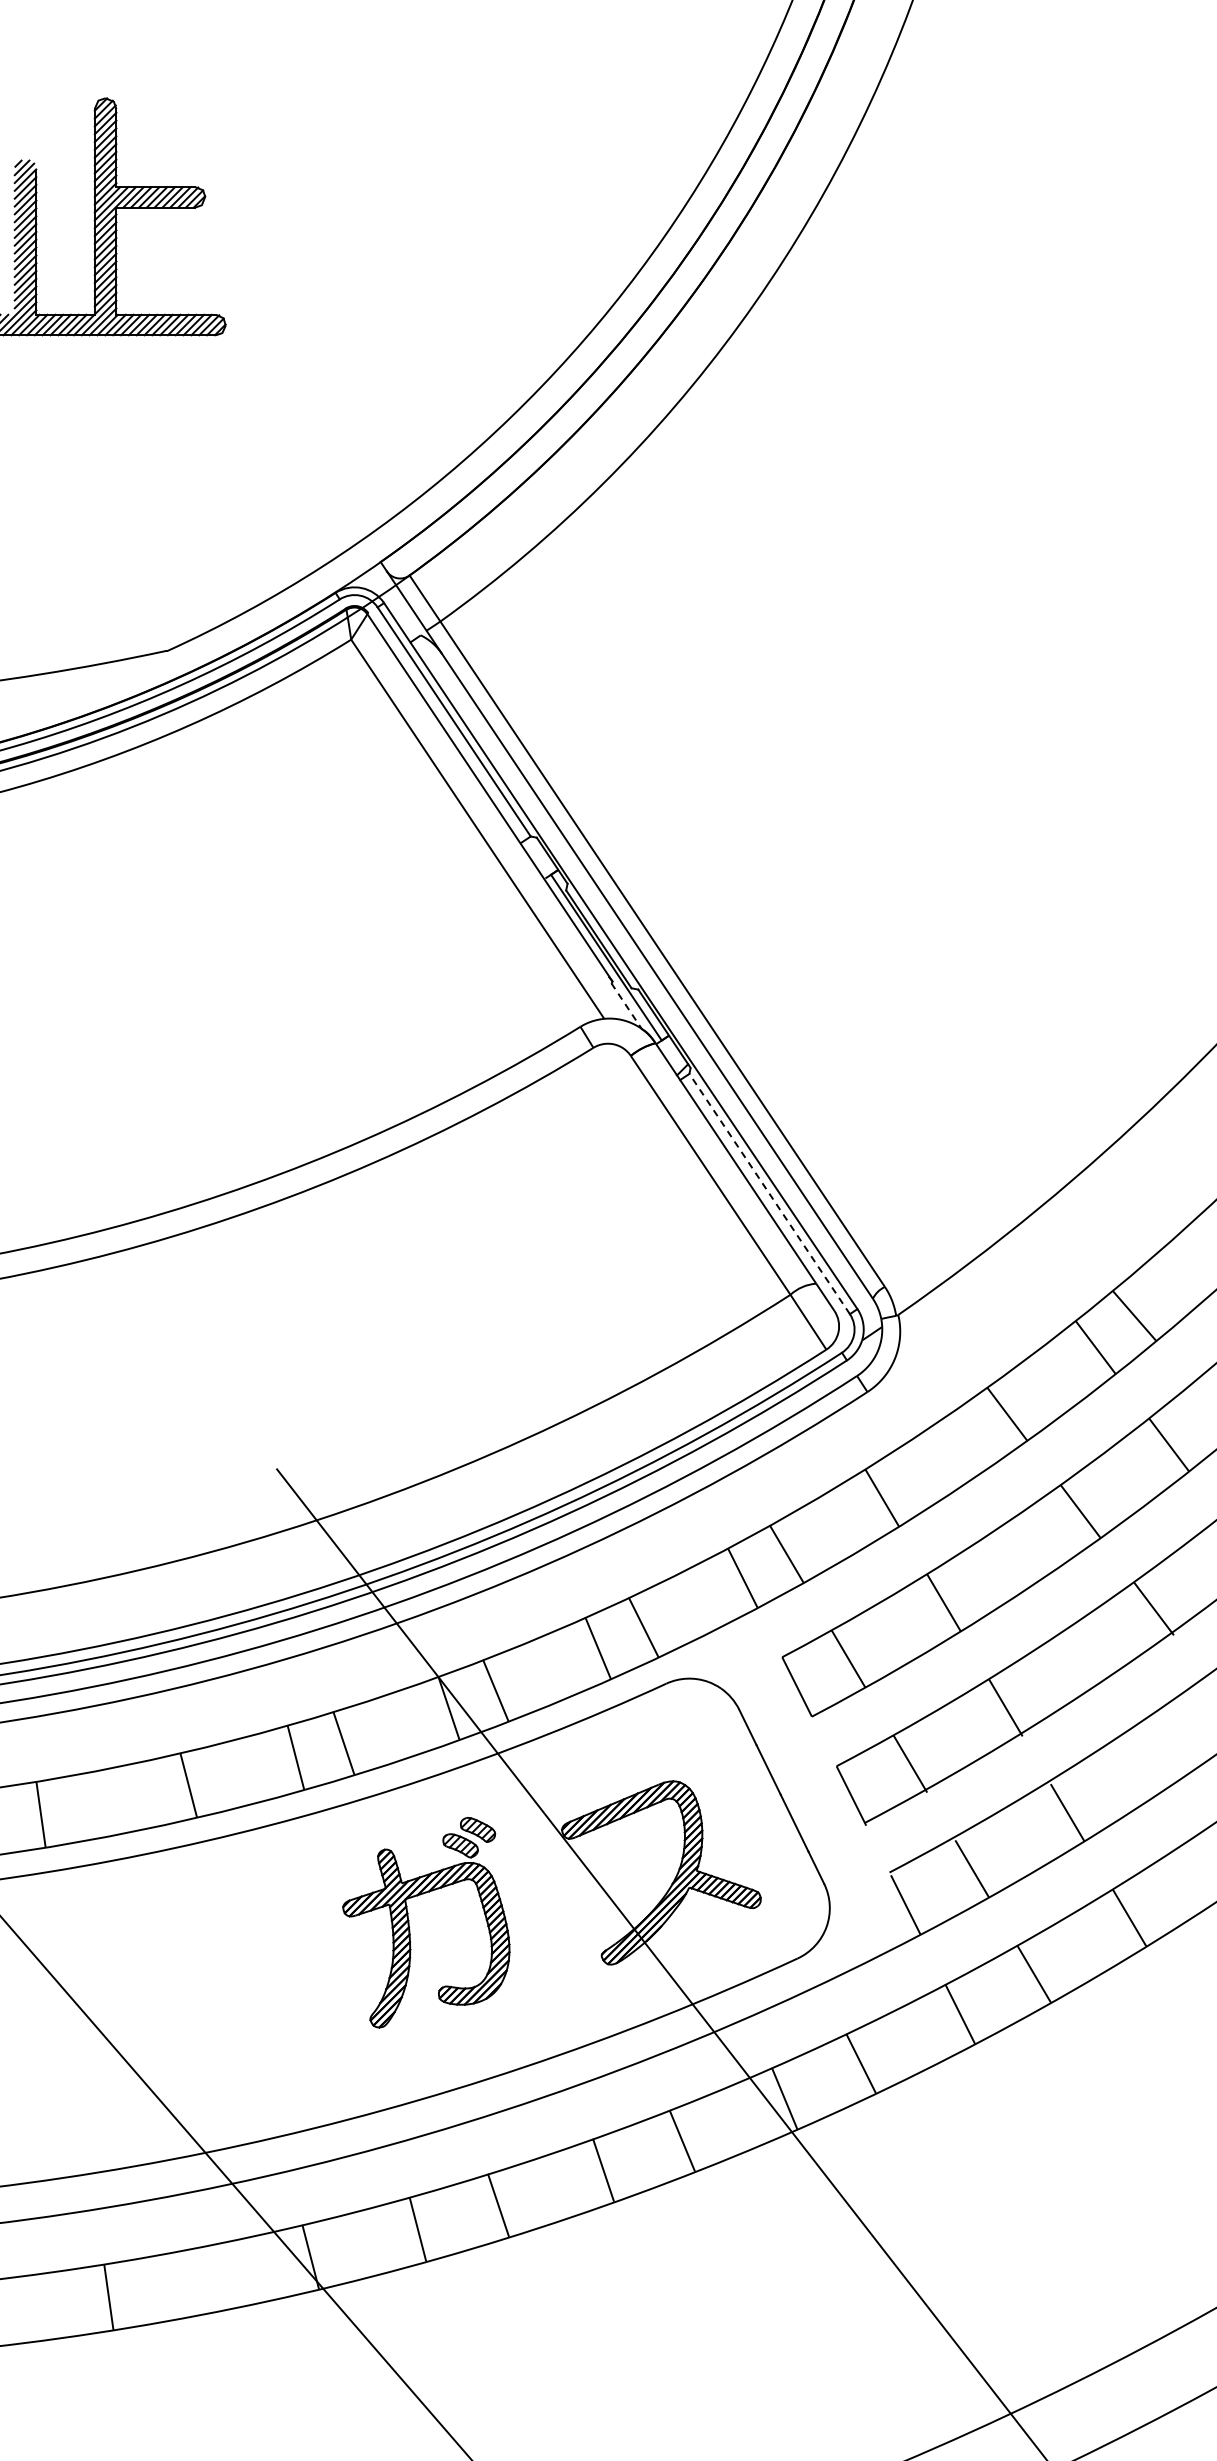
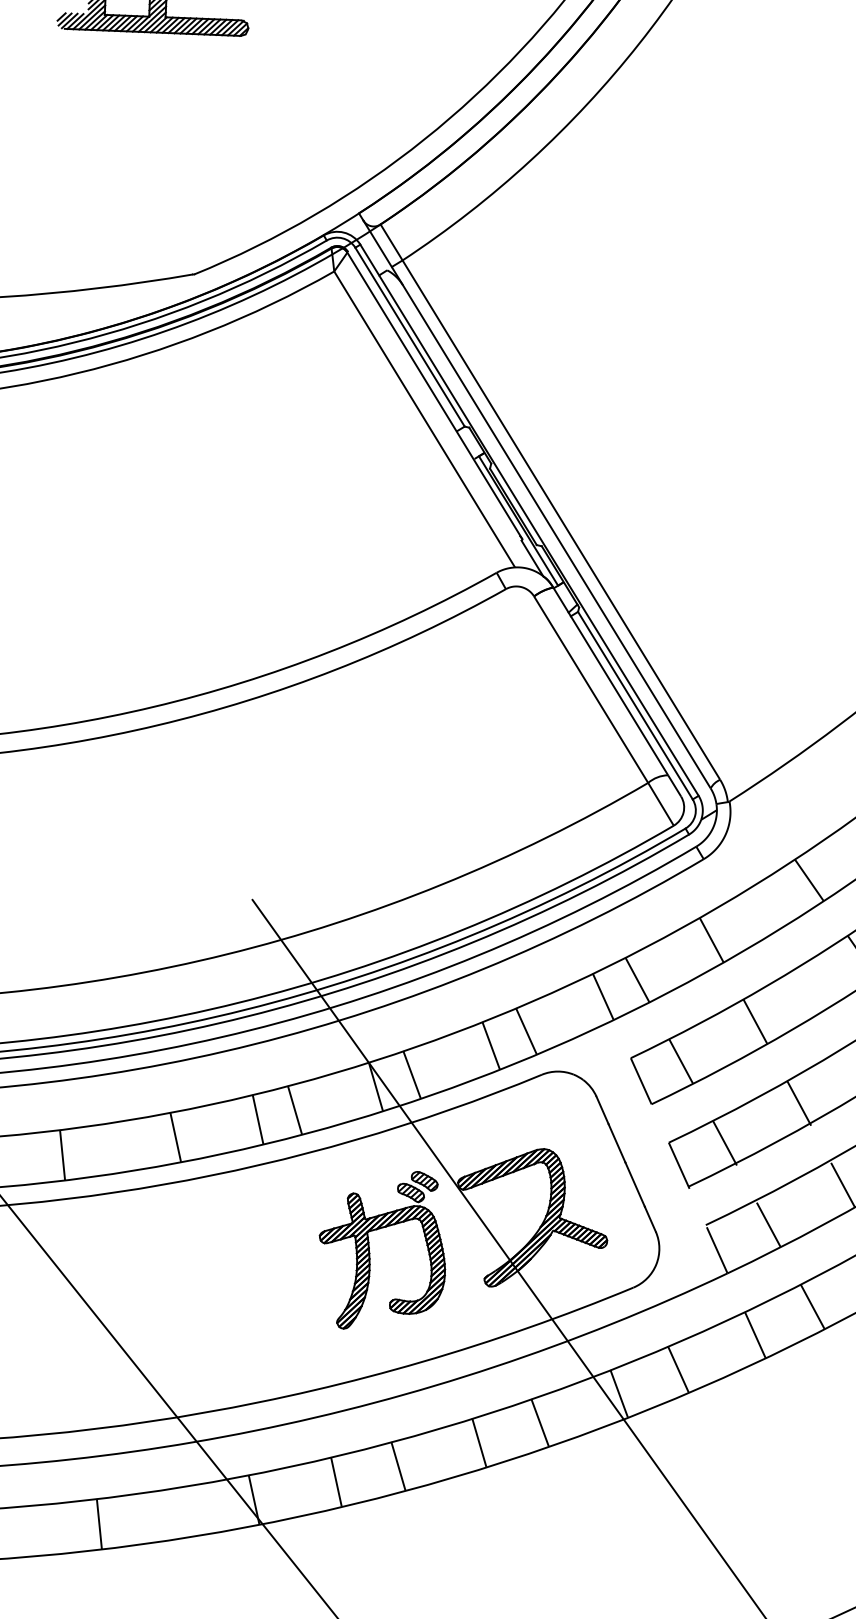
line: (626, 1006) -> (532, 558), dashed -> solid
line: (769, 1193) -> (635, 705), dashed -> solid
part: (410, 1927) -> (370, 1253), moved

